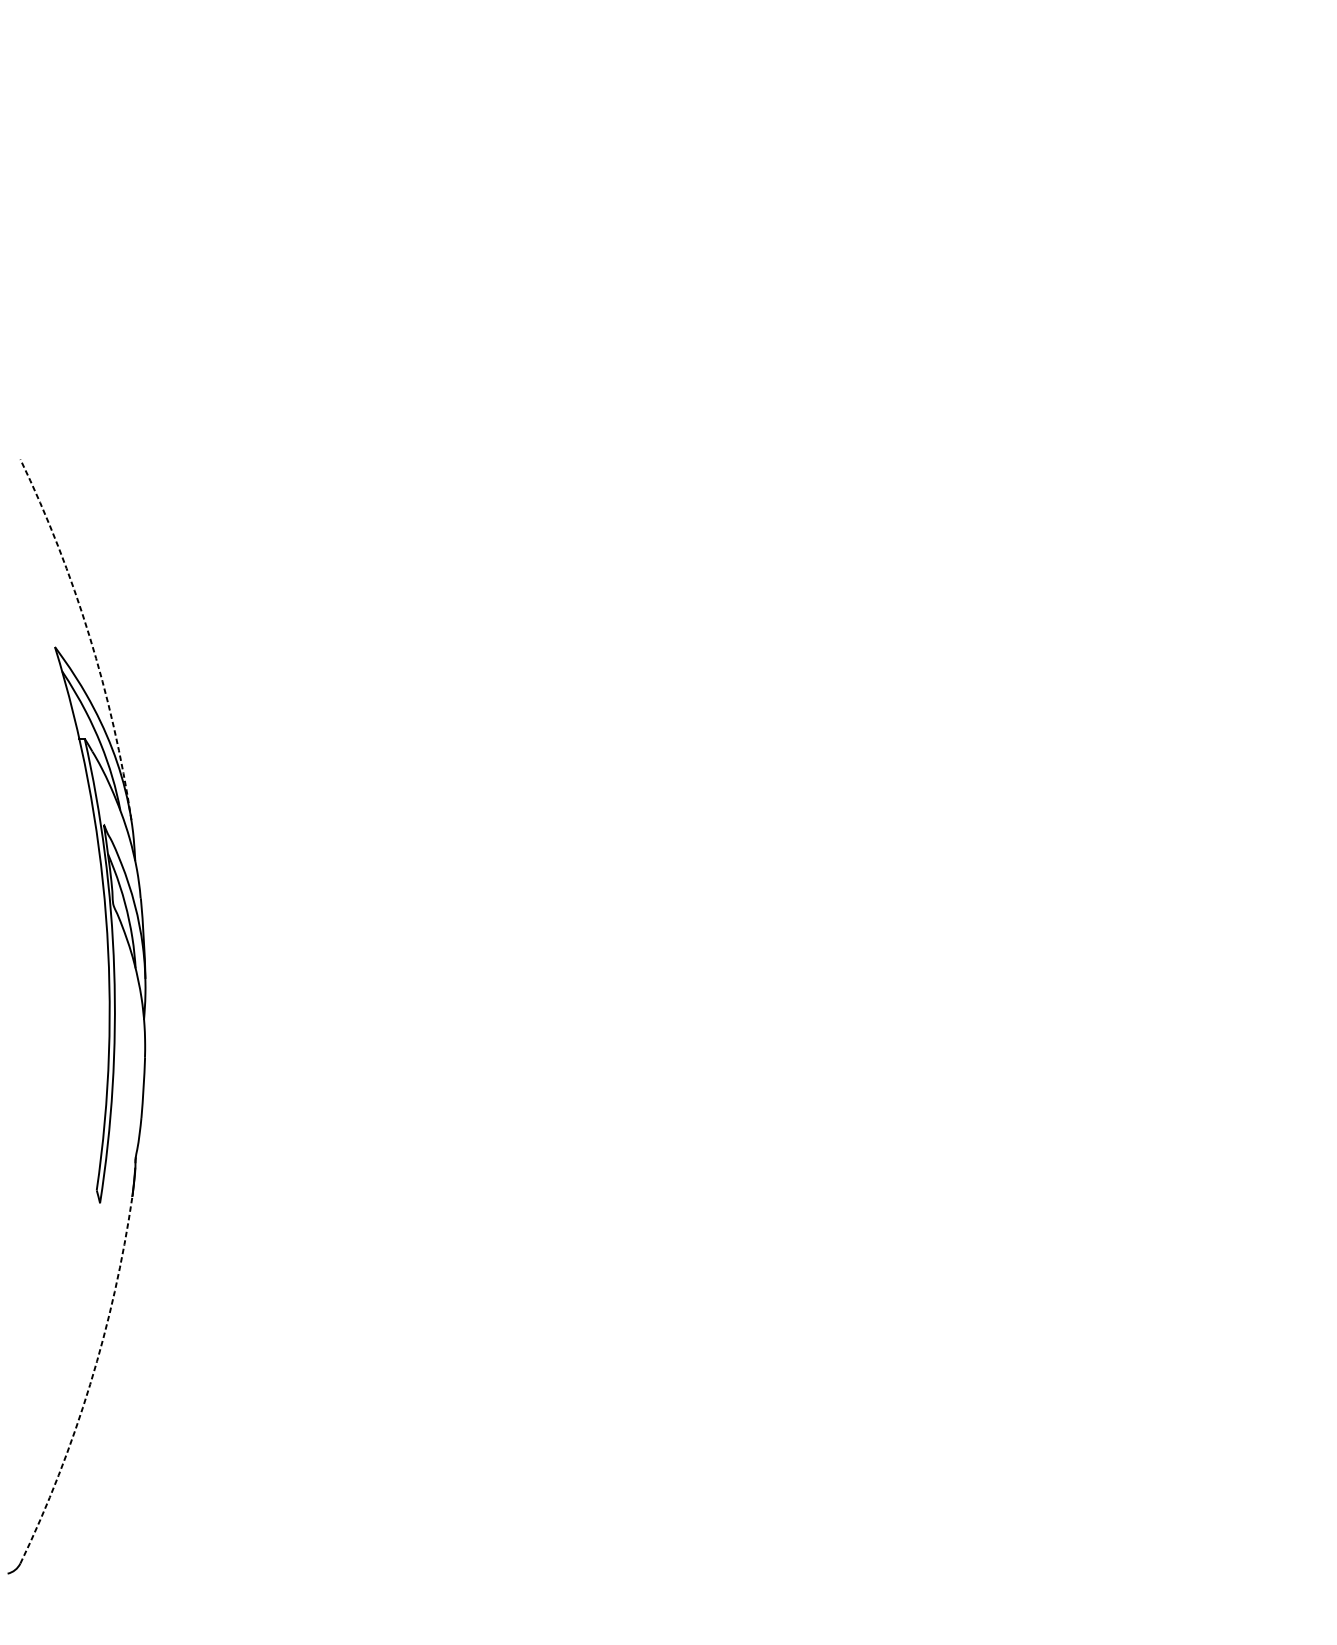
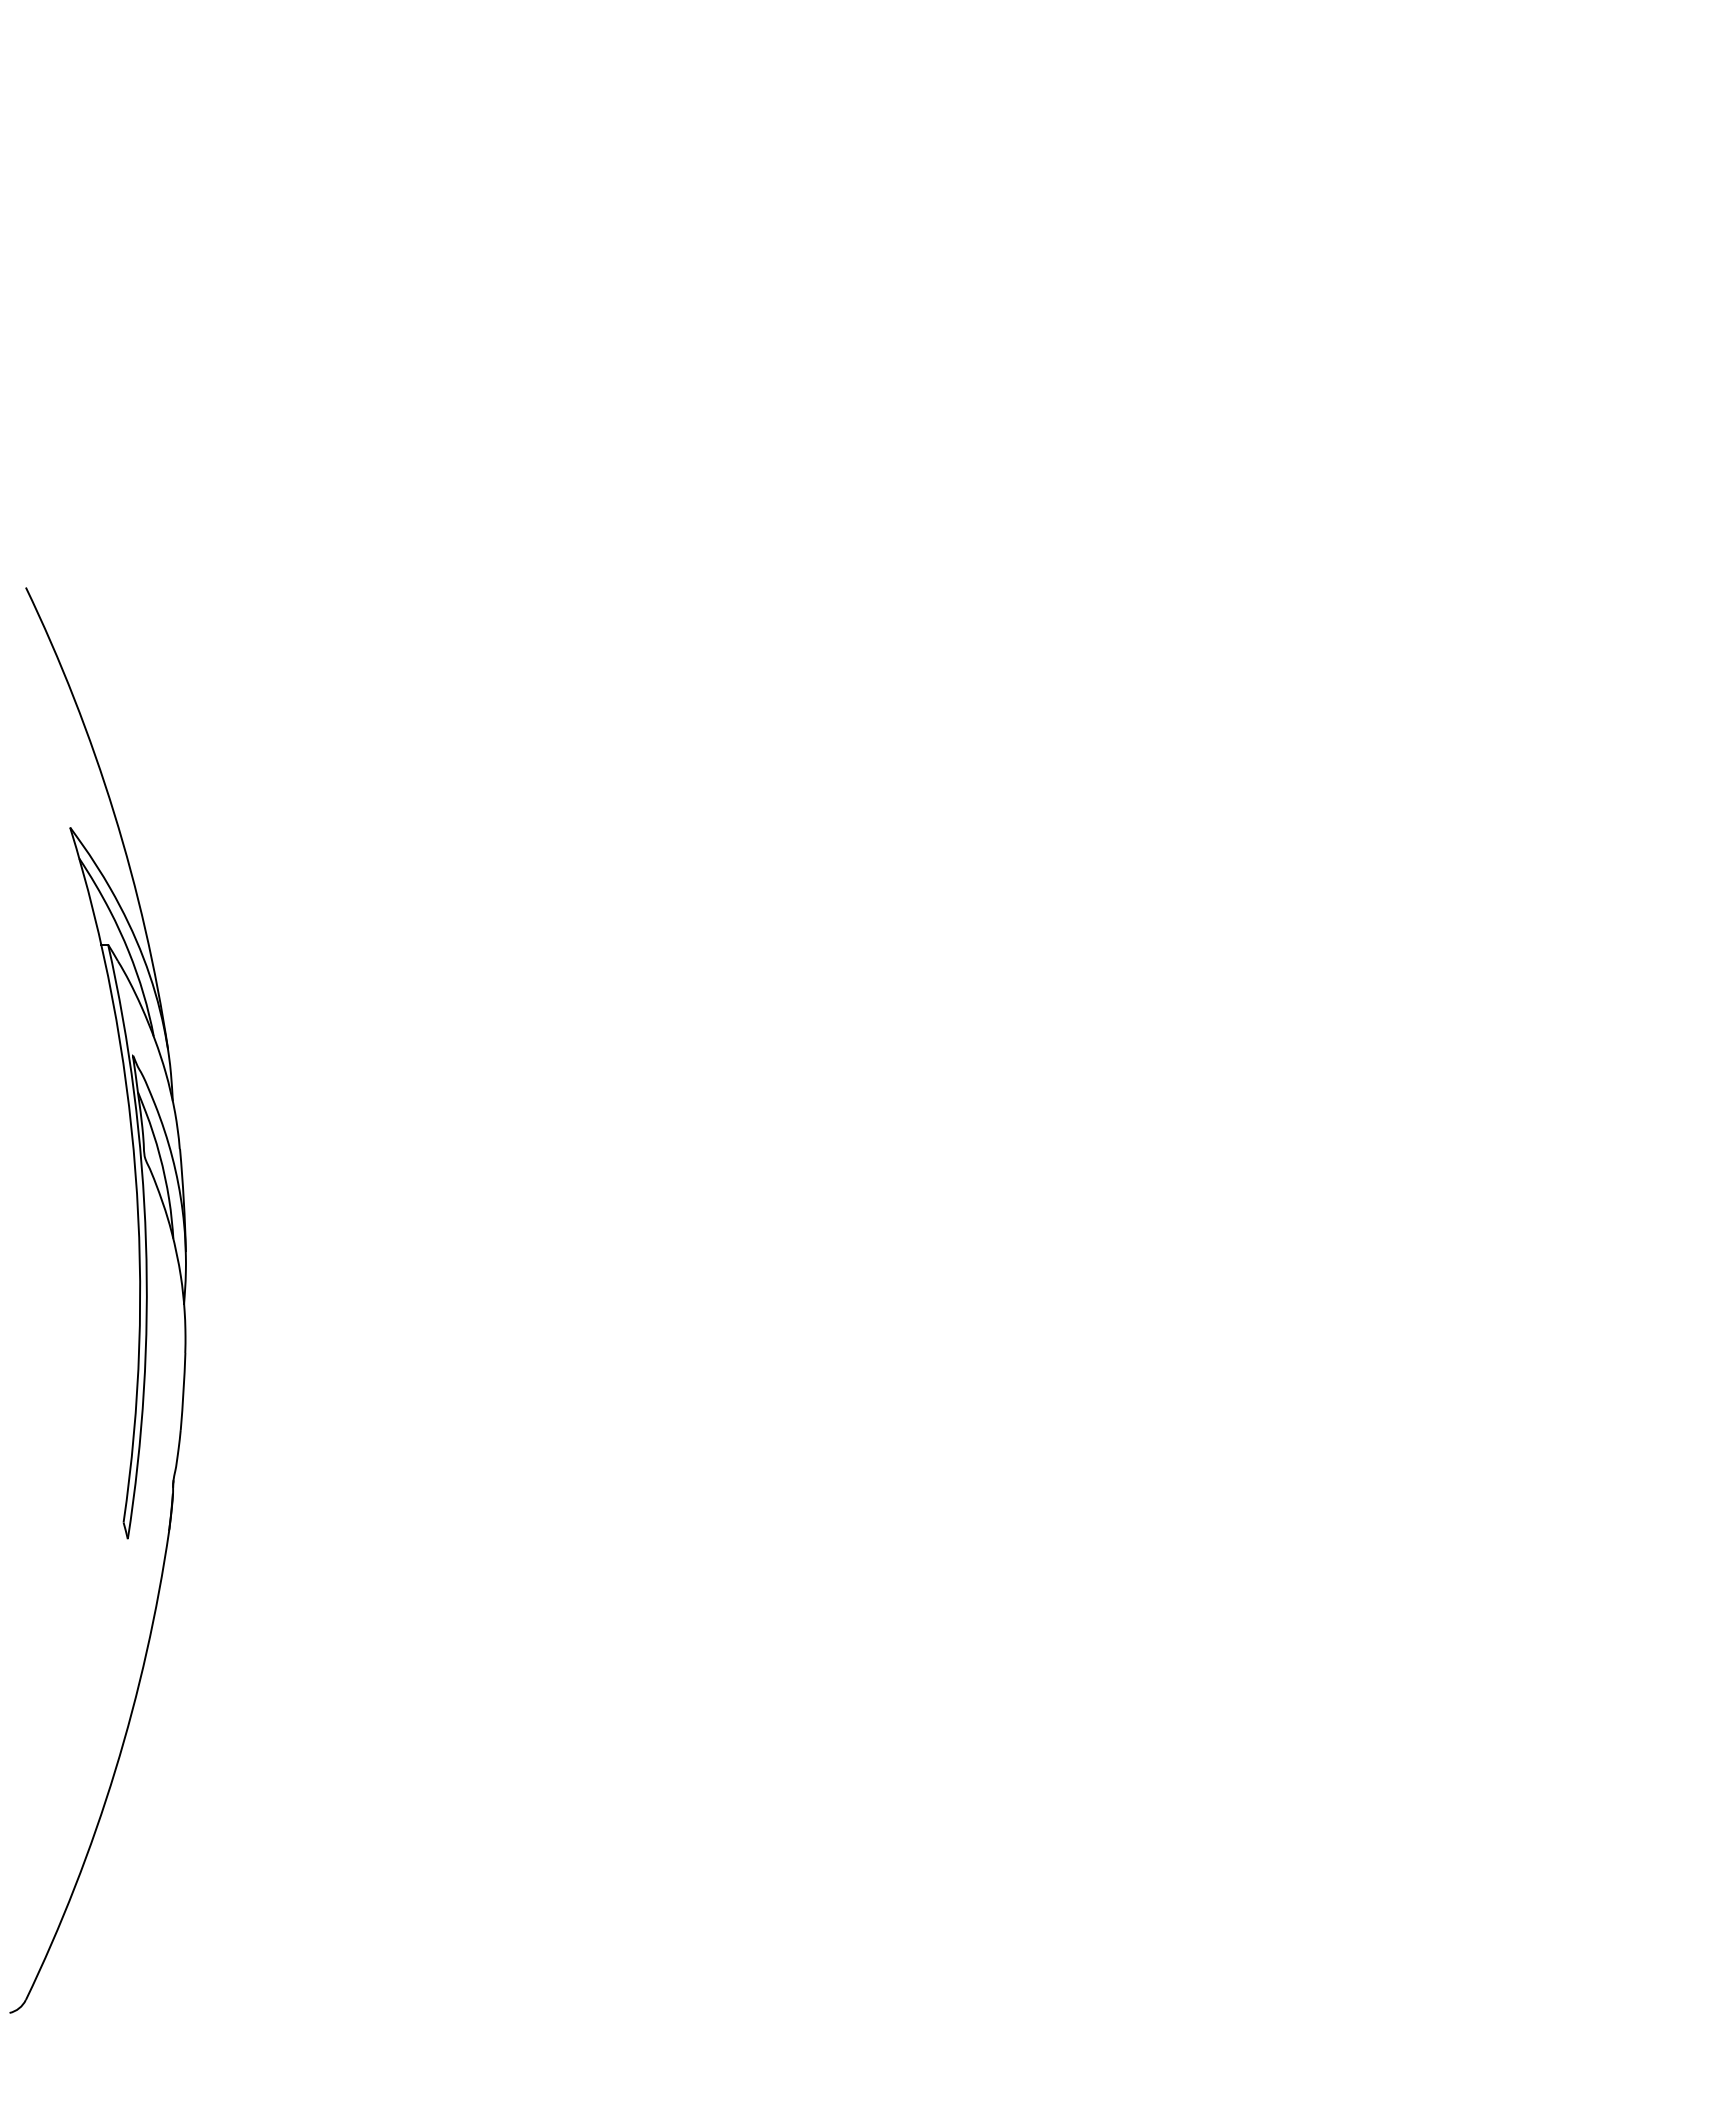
arc: (89, 636) -> (114, 813), dashed -> solid
arc: (90, 1384) -> (115, 1770), dashed -> solid

